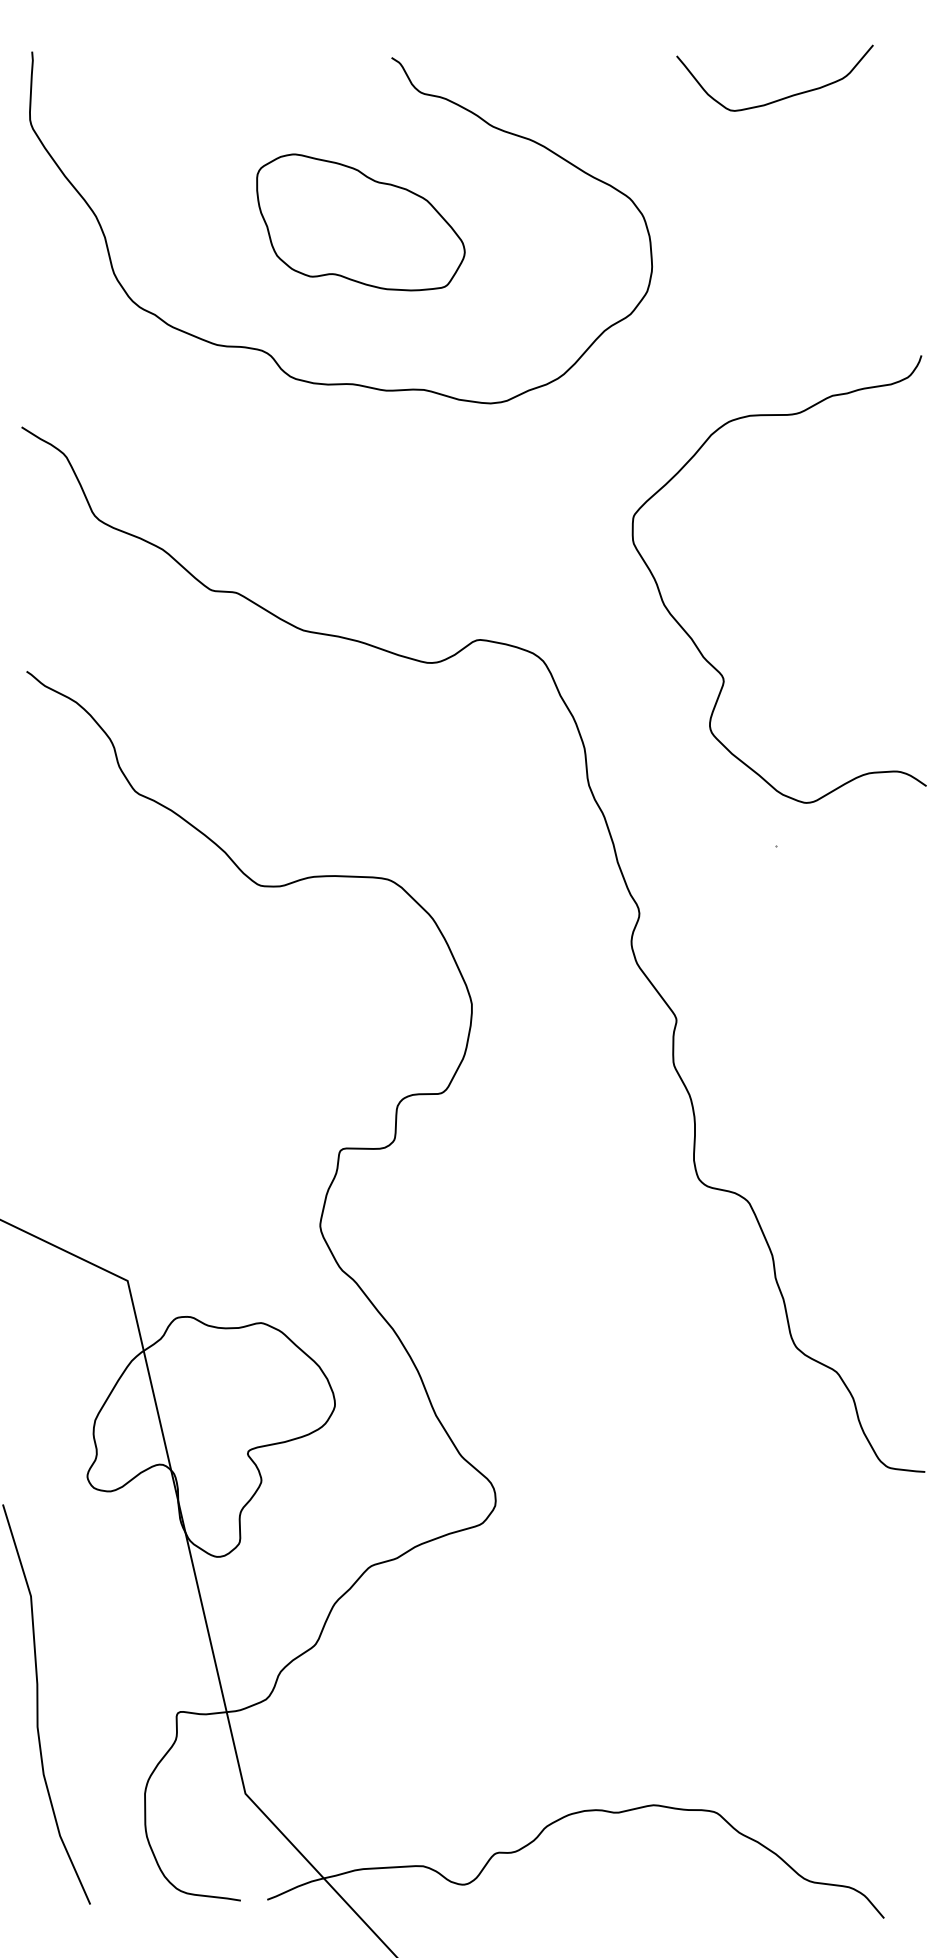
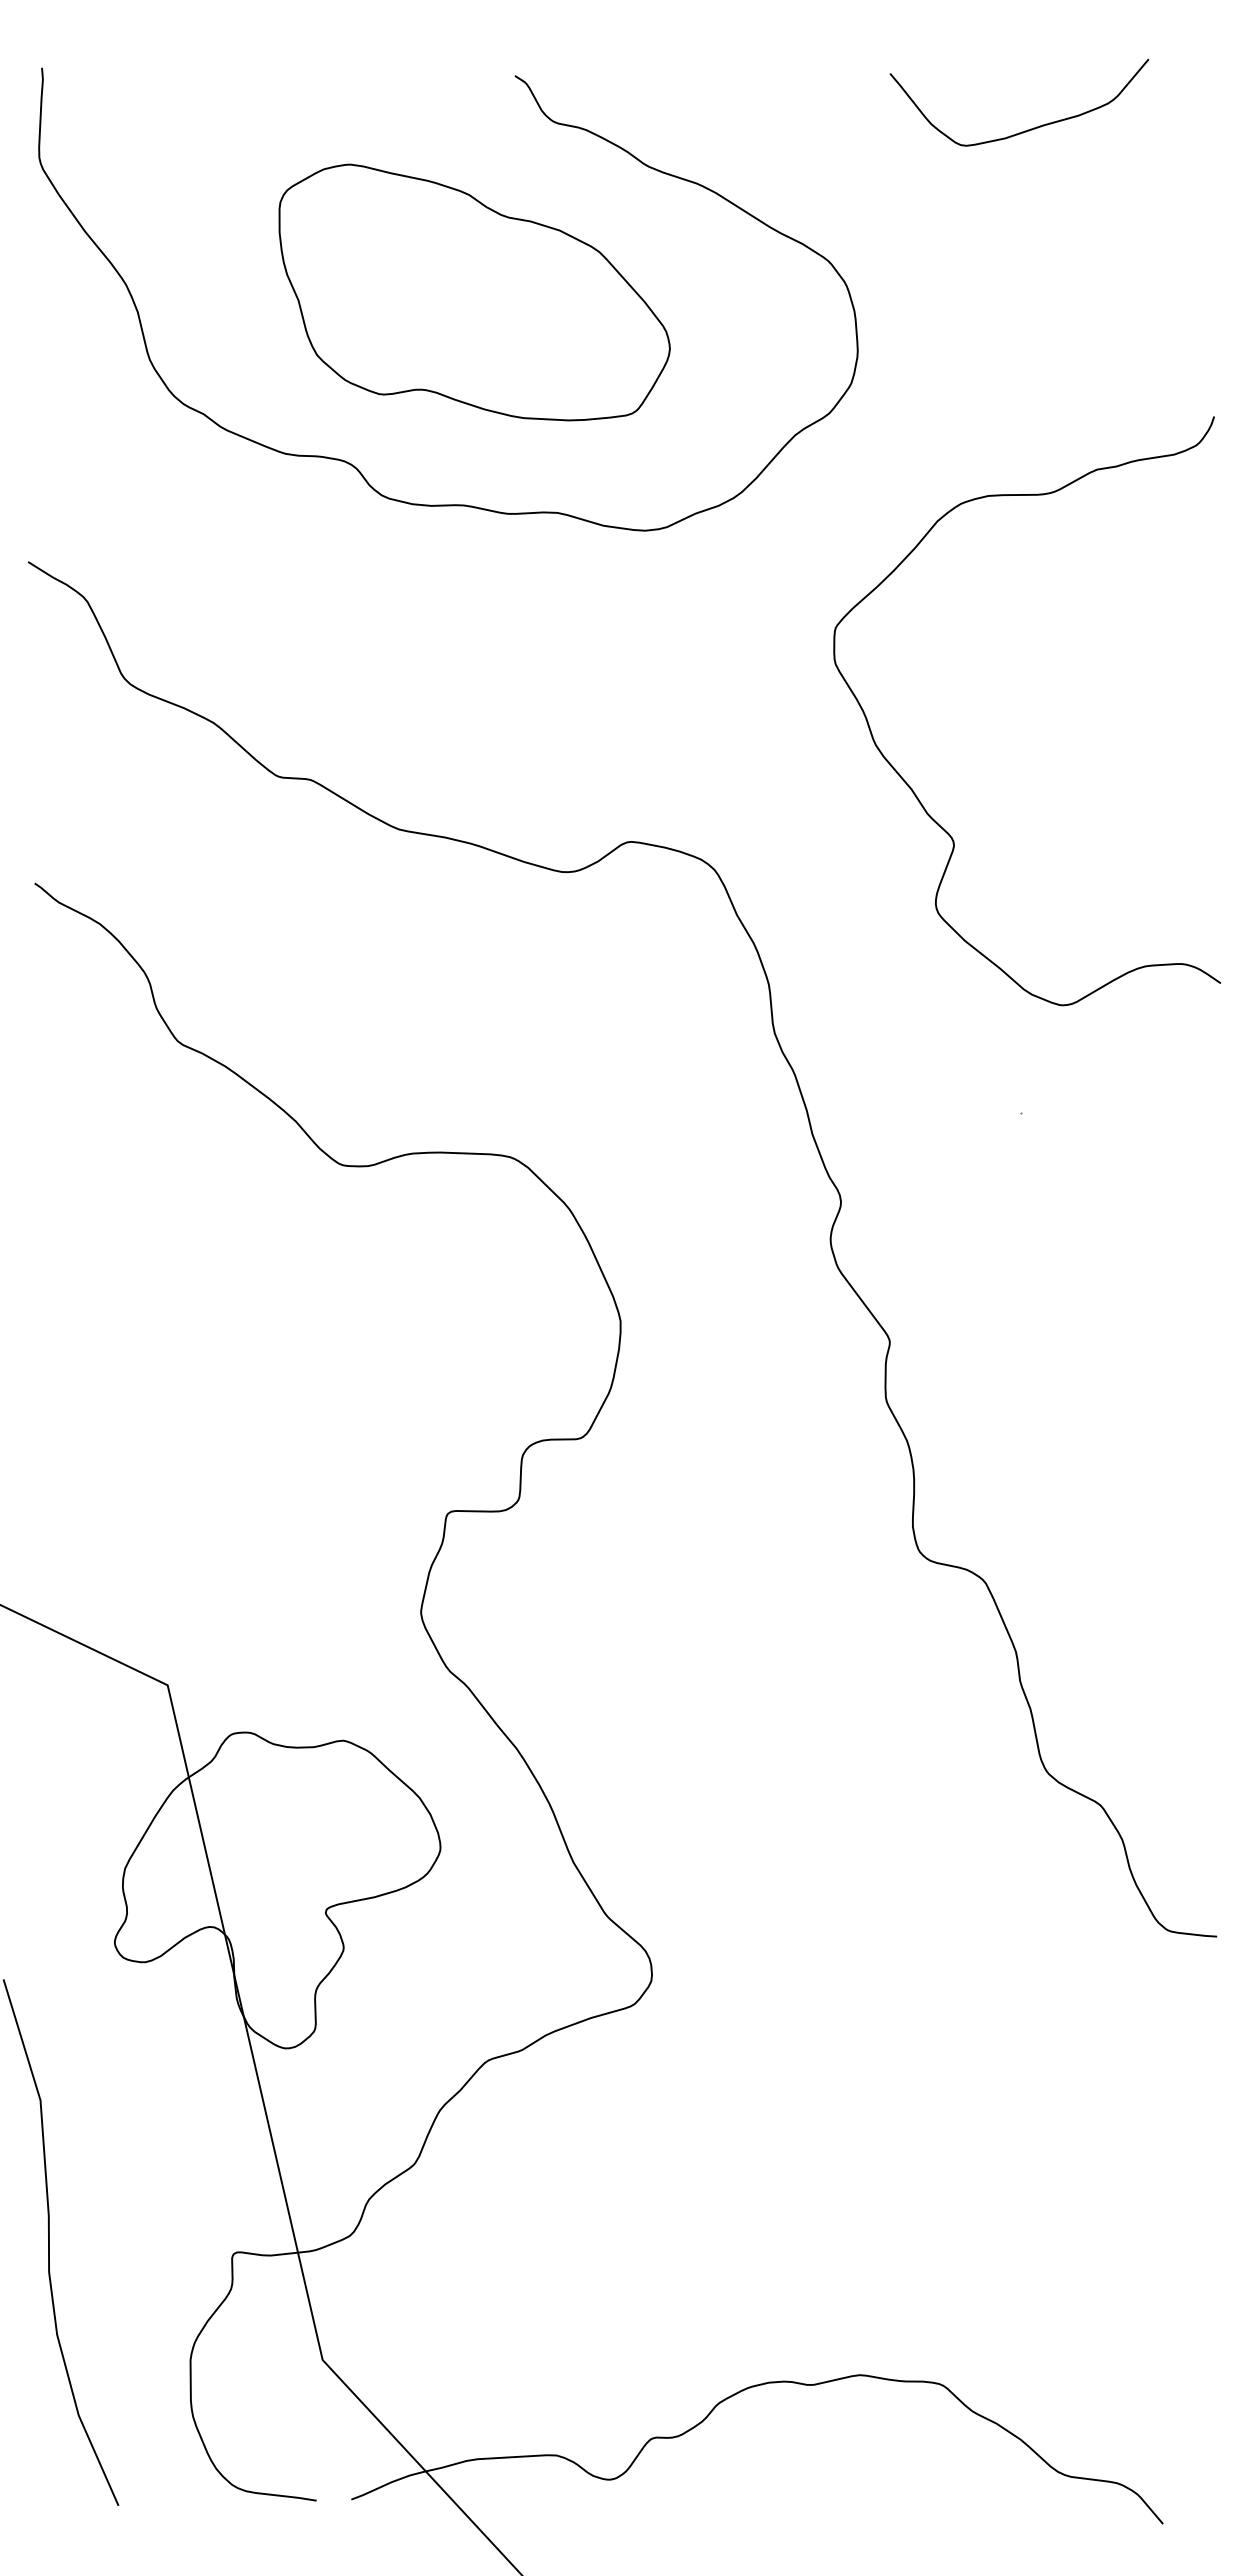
part: (360, 222) -> (474, 292), size x1.43
curve: (692, 638) -> (912, 788), moved

